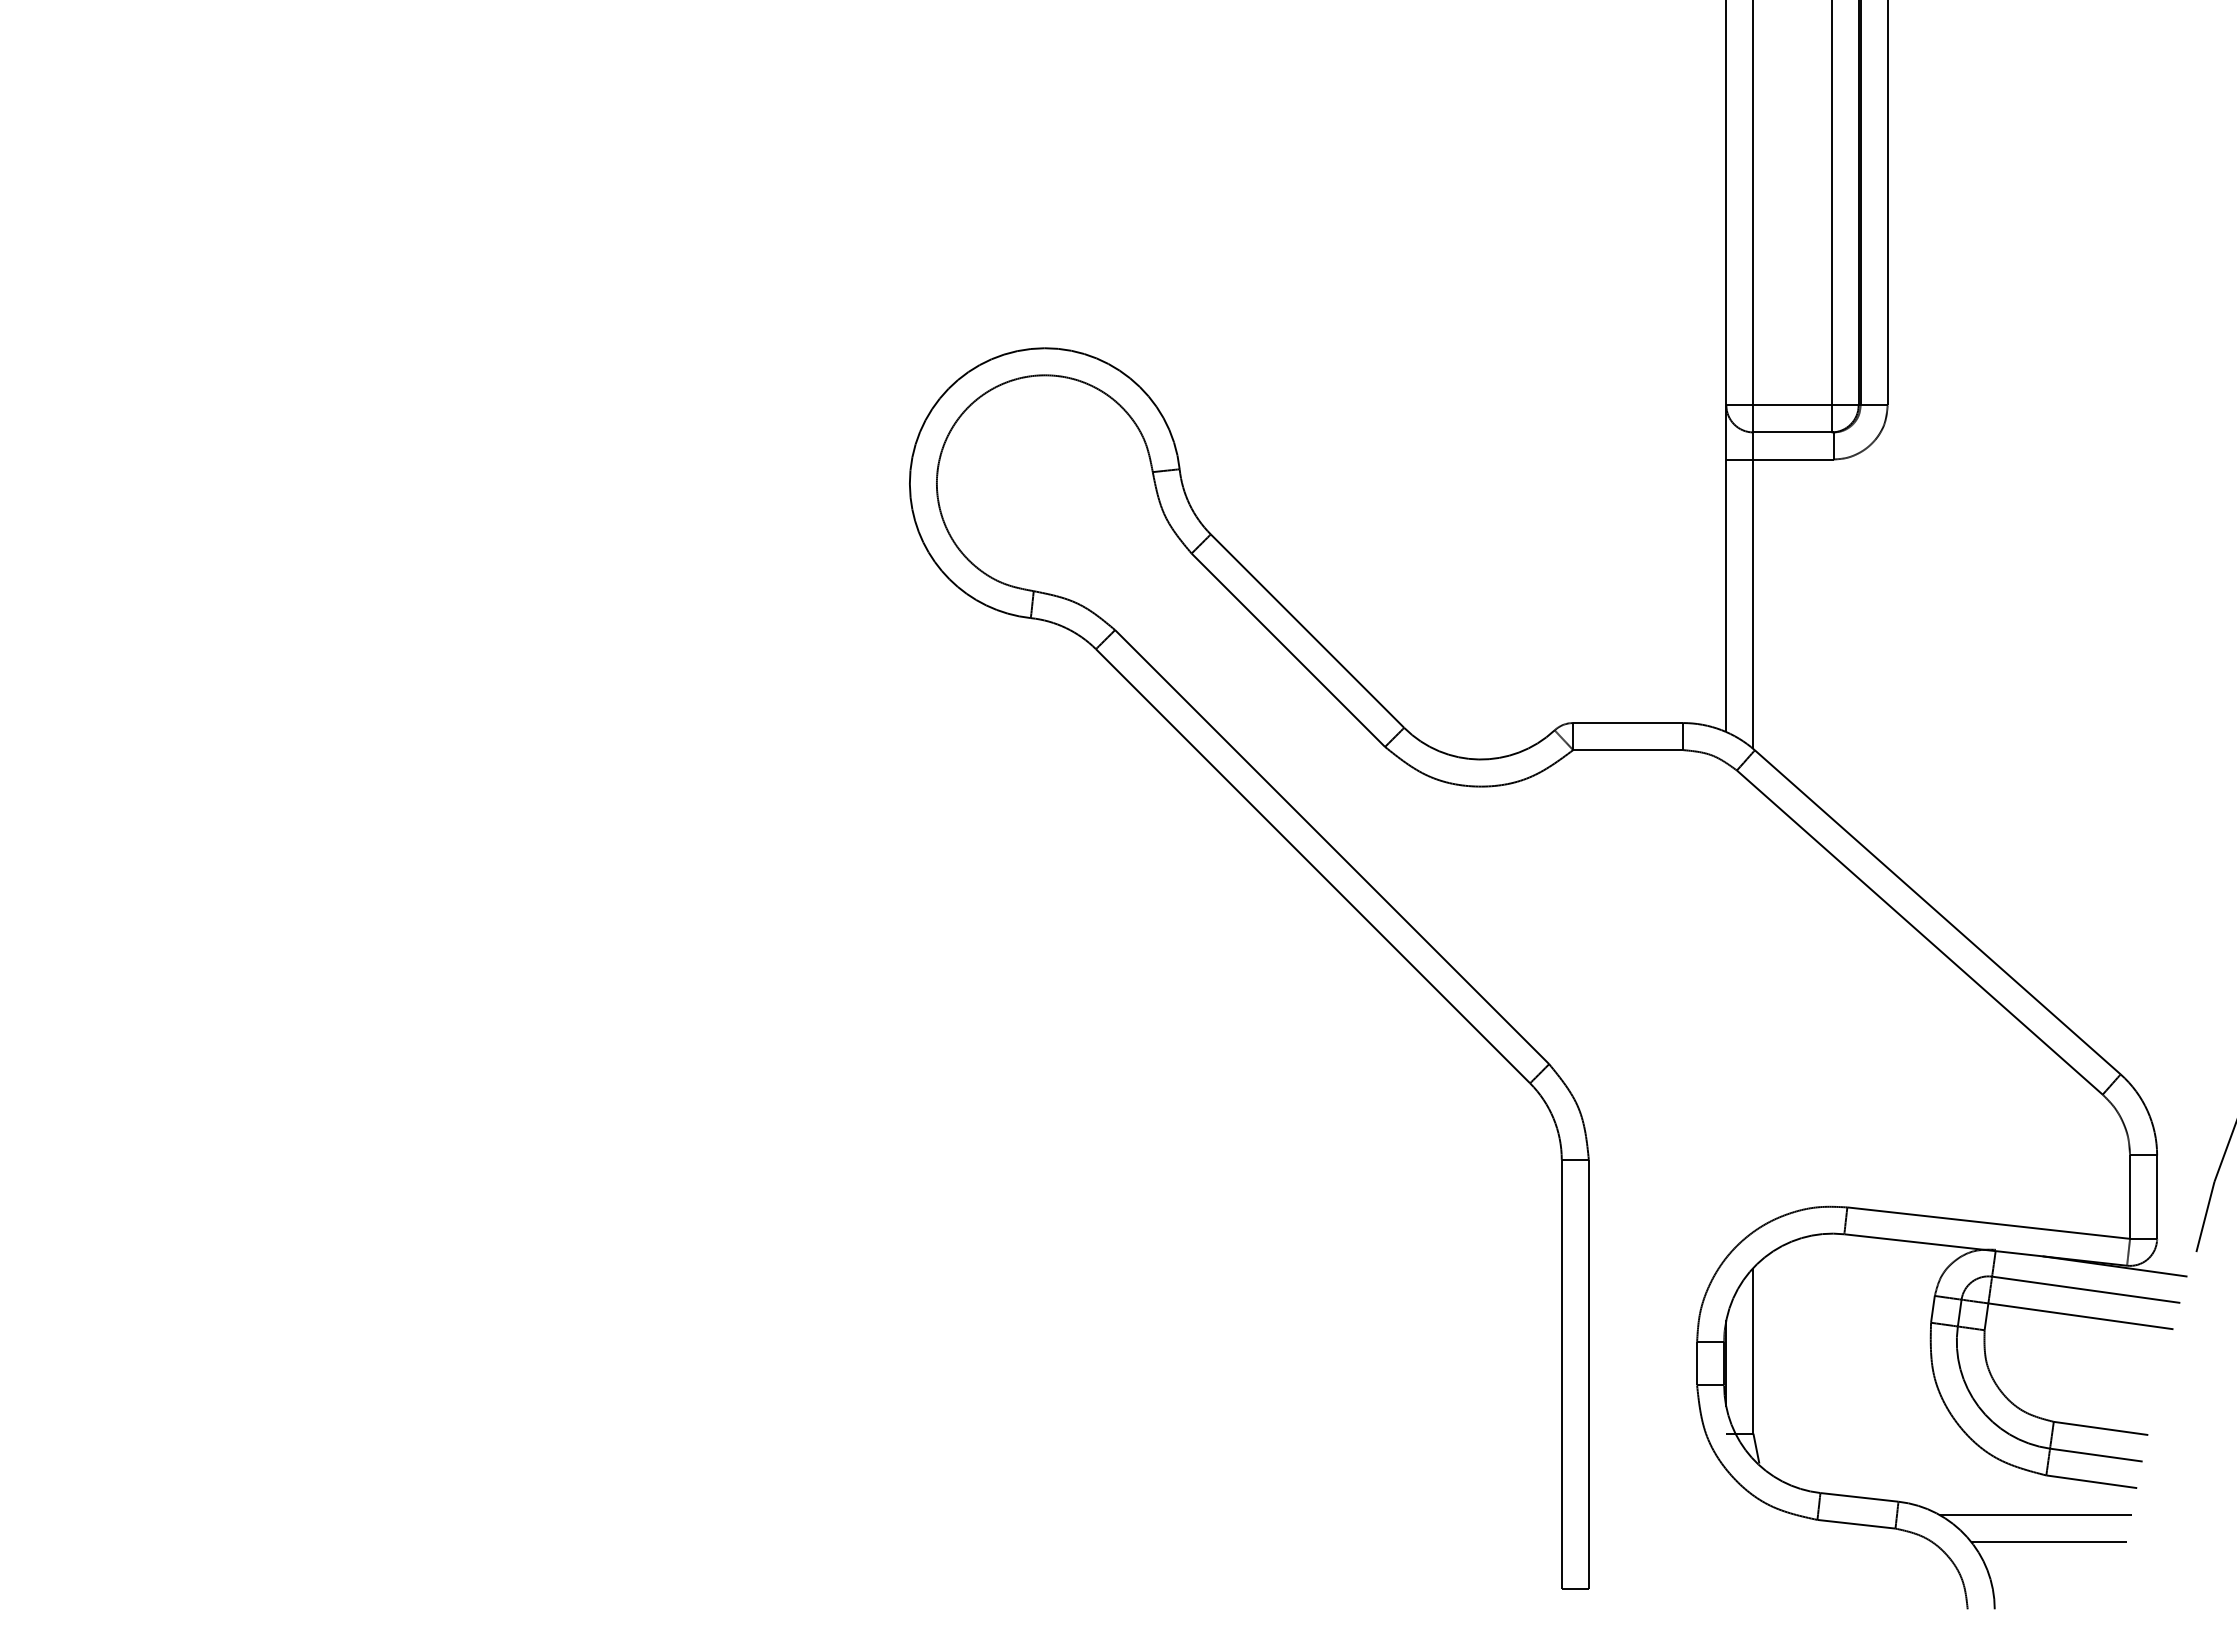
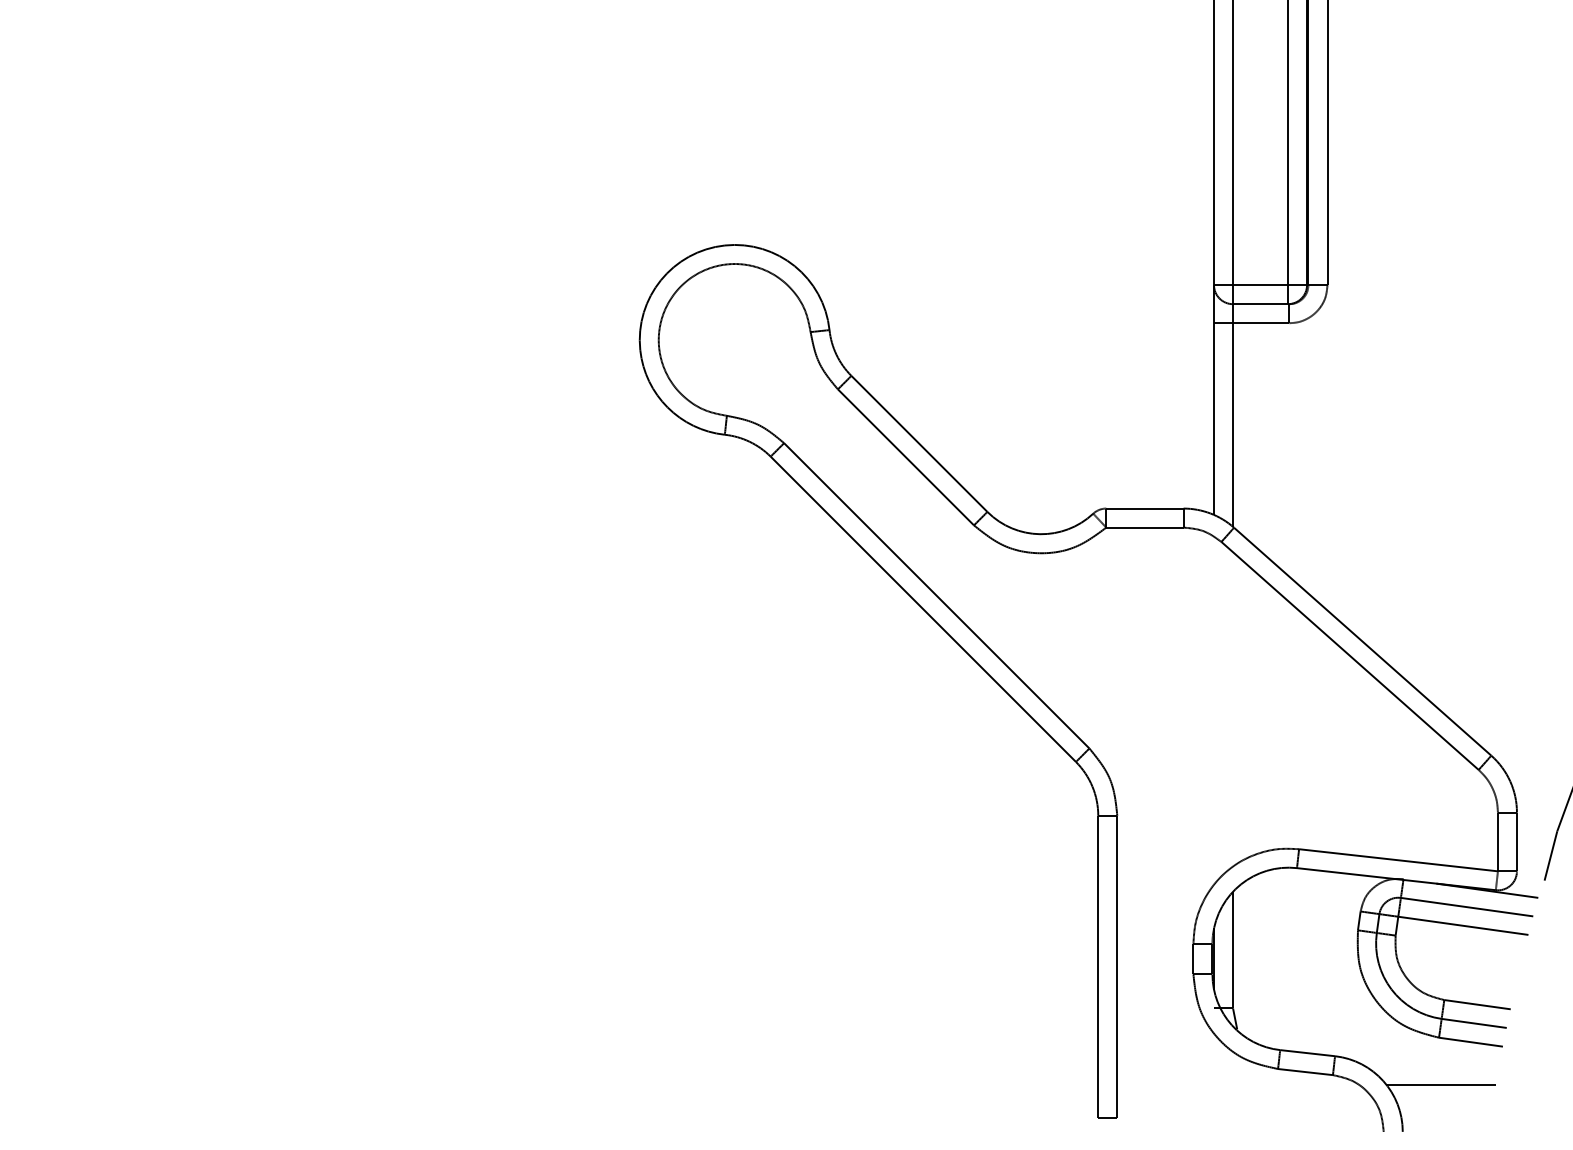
line: (2035, 1514) -> (1431, 1065), removed

